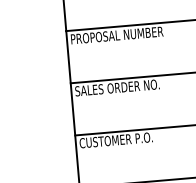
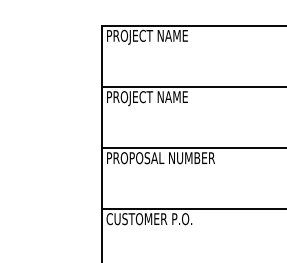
text: (126, 35) -> (171, 98), PROPOSAL NUMBER -> PROJECT NAME
text: (121, 87) -> (160, 158), SALES ORDER NO. -> PROPOSAL NUMBER

